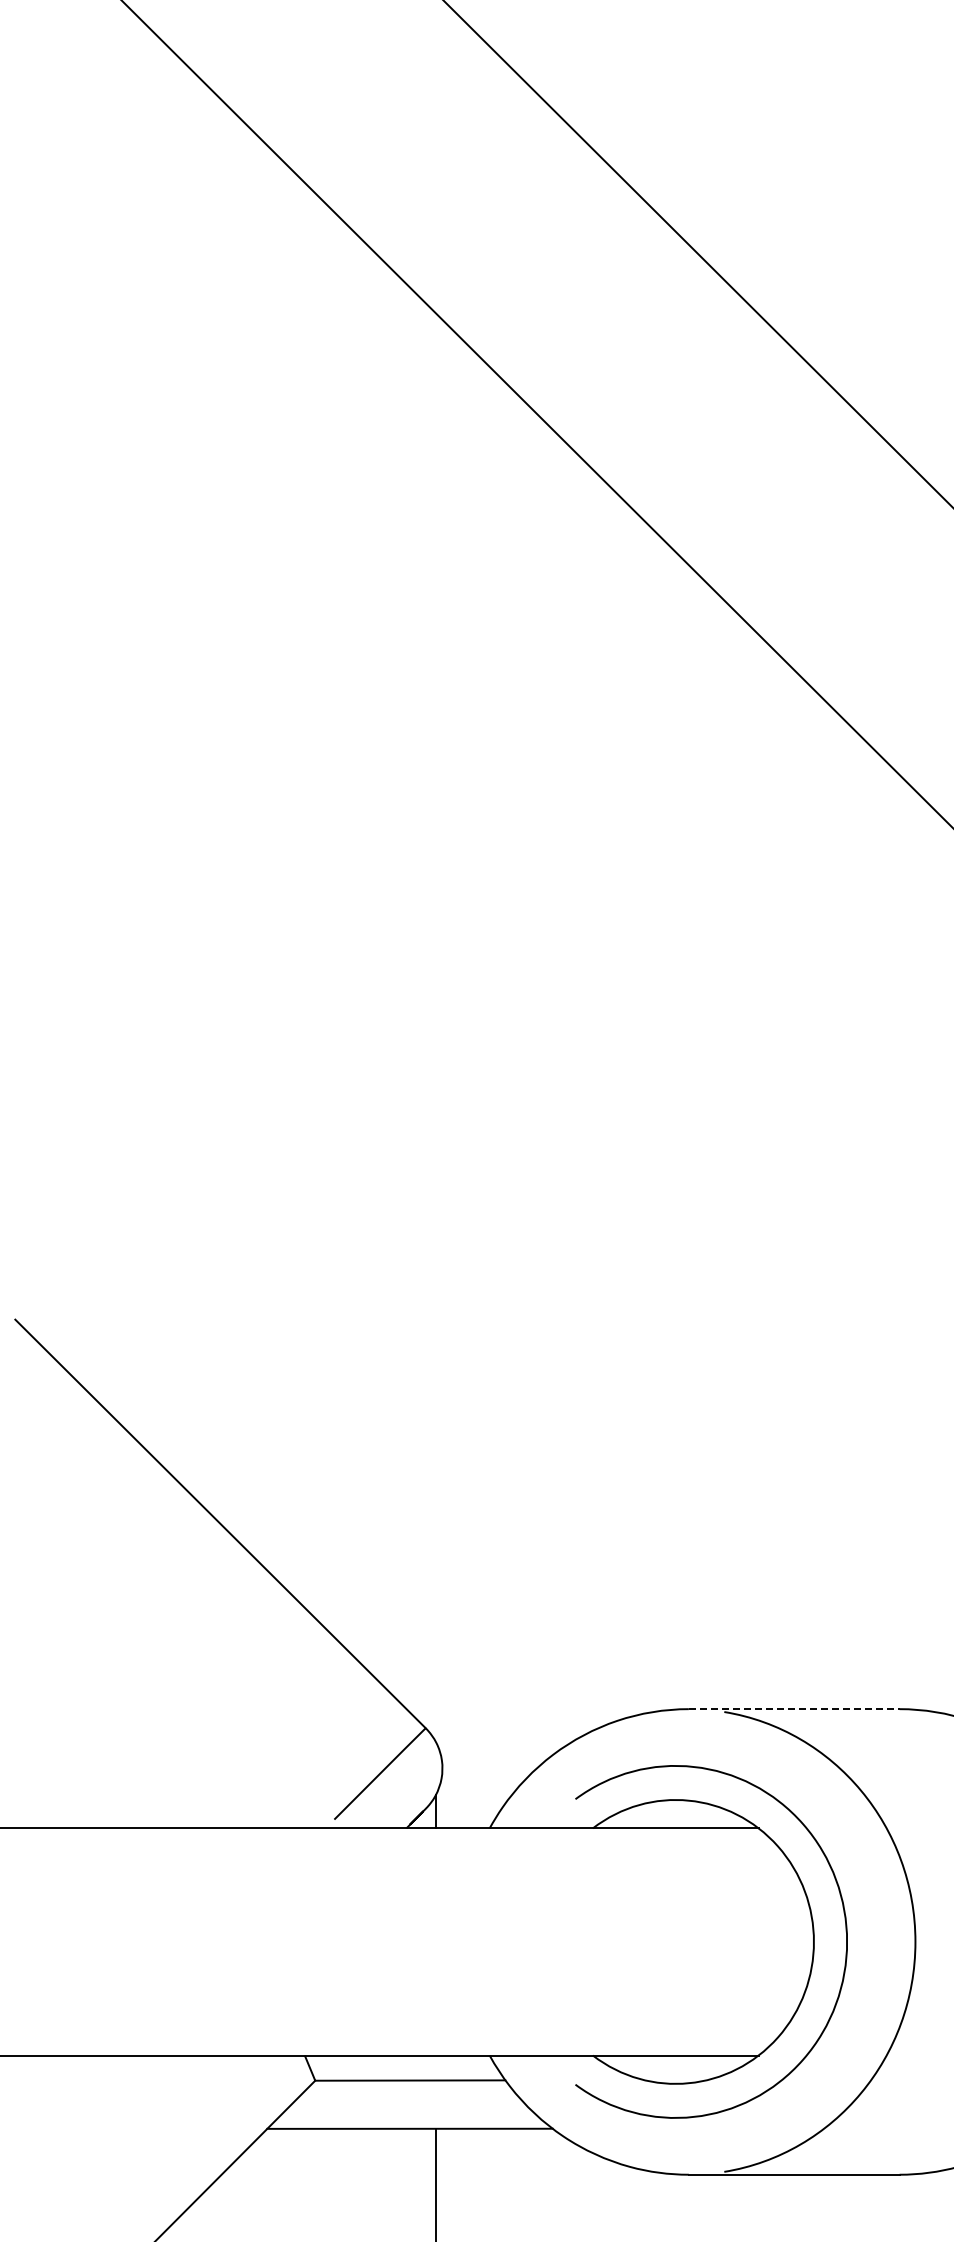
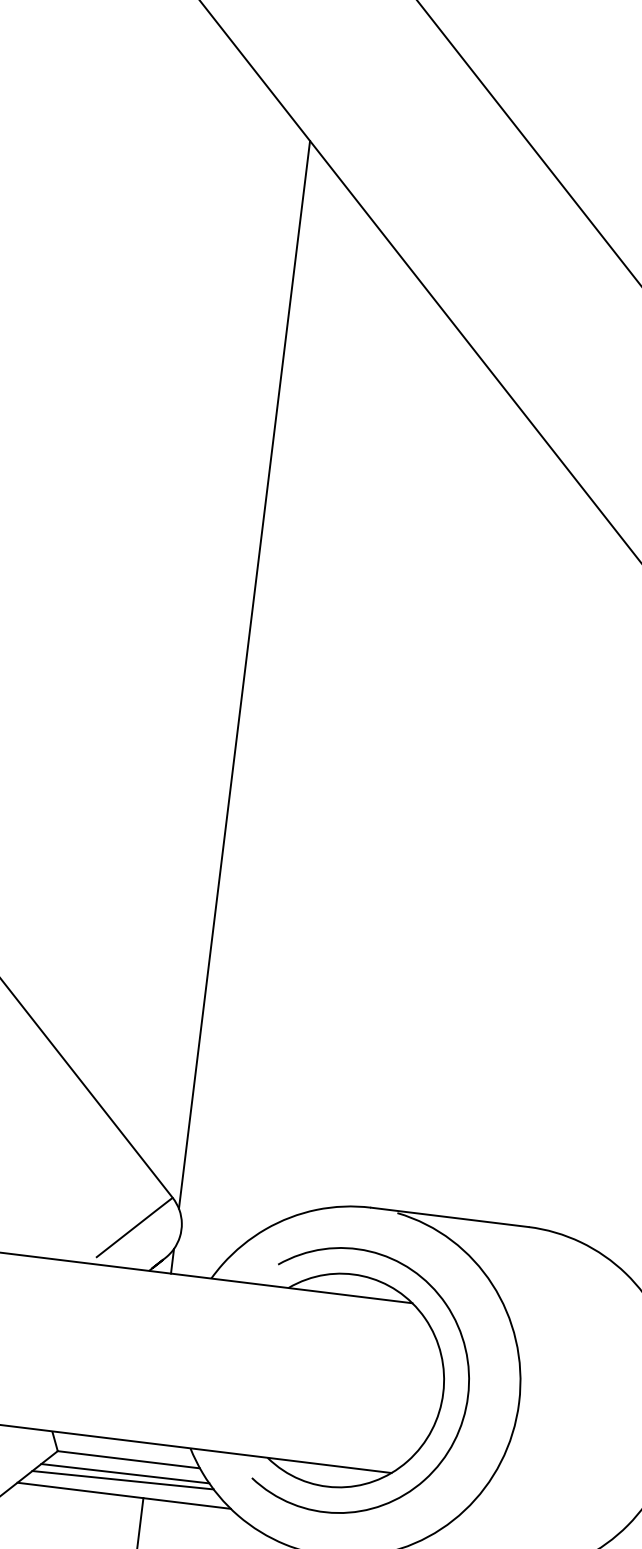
line: (435, 1027) -> (244, 674), added
line: (794, 1709) -> (450, 1217), dashed -> solid
line: (407, 2099) -> (125, 1473), added
line: (405, 2108) -> (122, 1480), added

